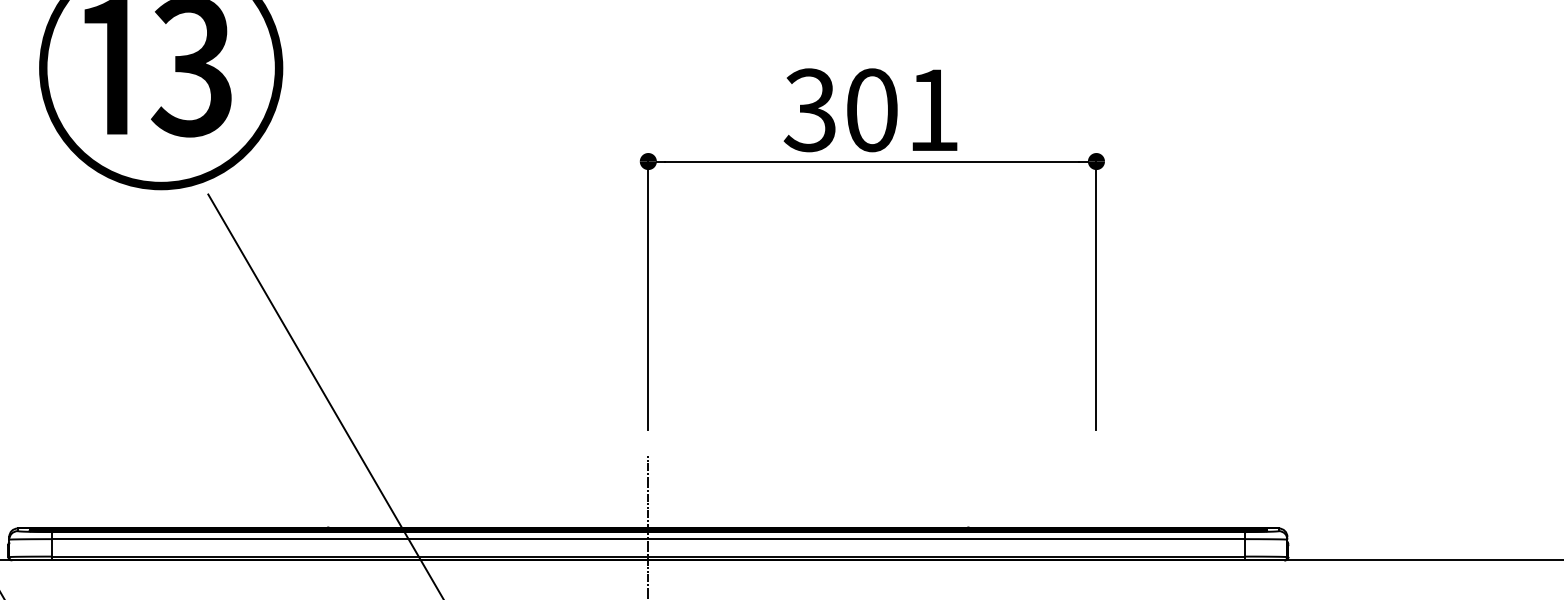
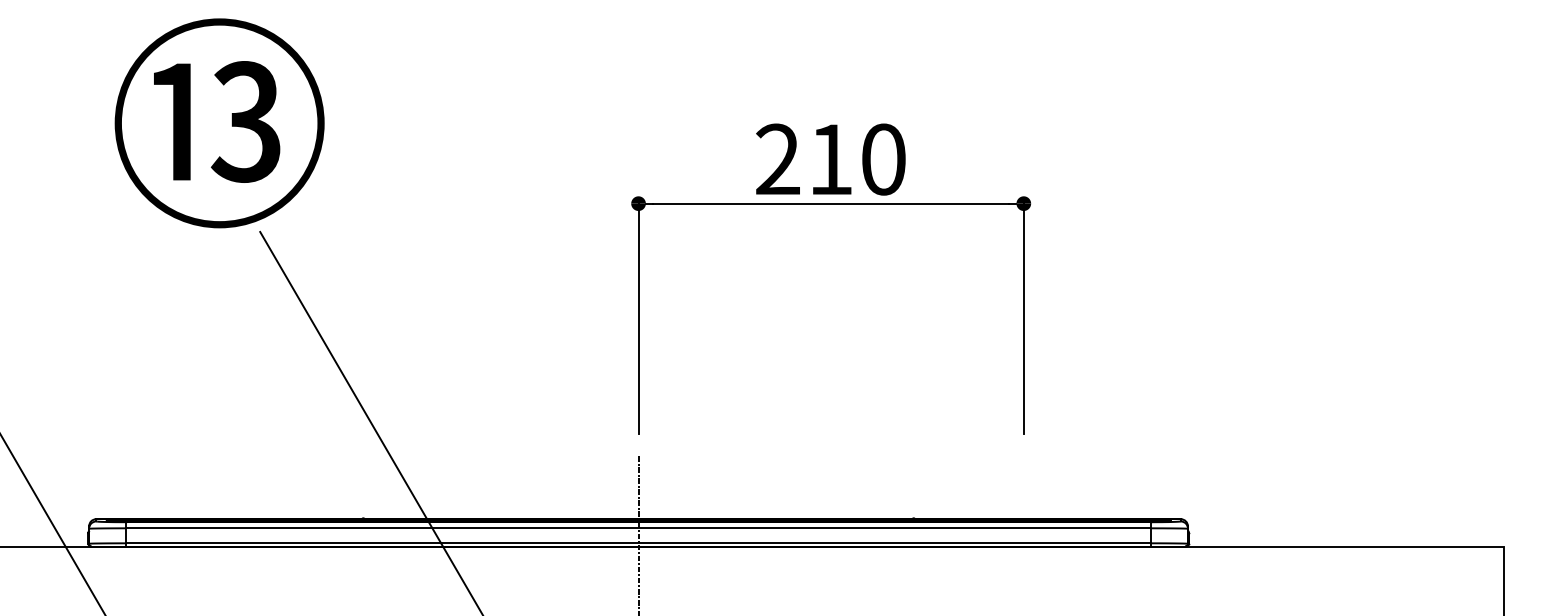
text: (871, 110) -> (830, 159), 301 -> 210

